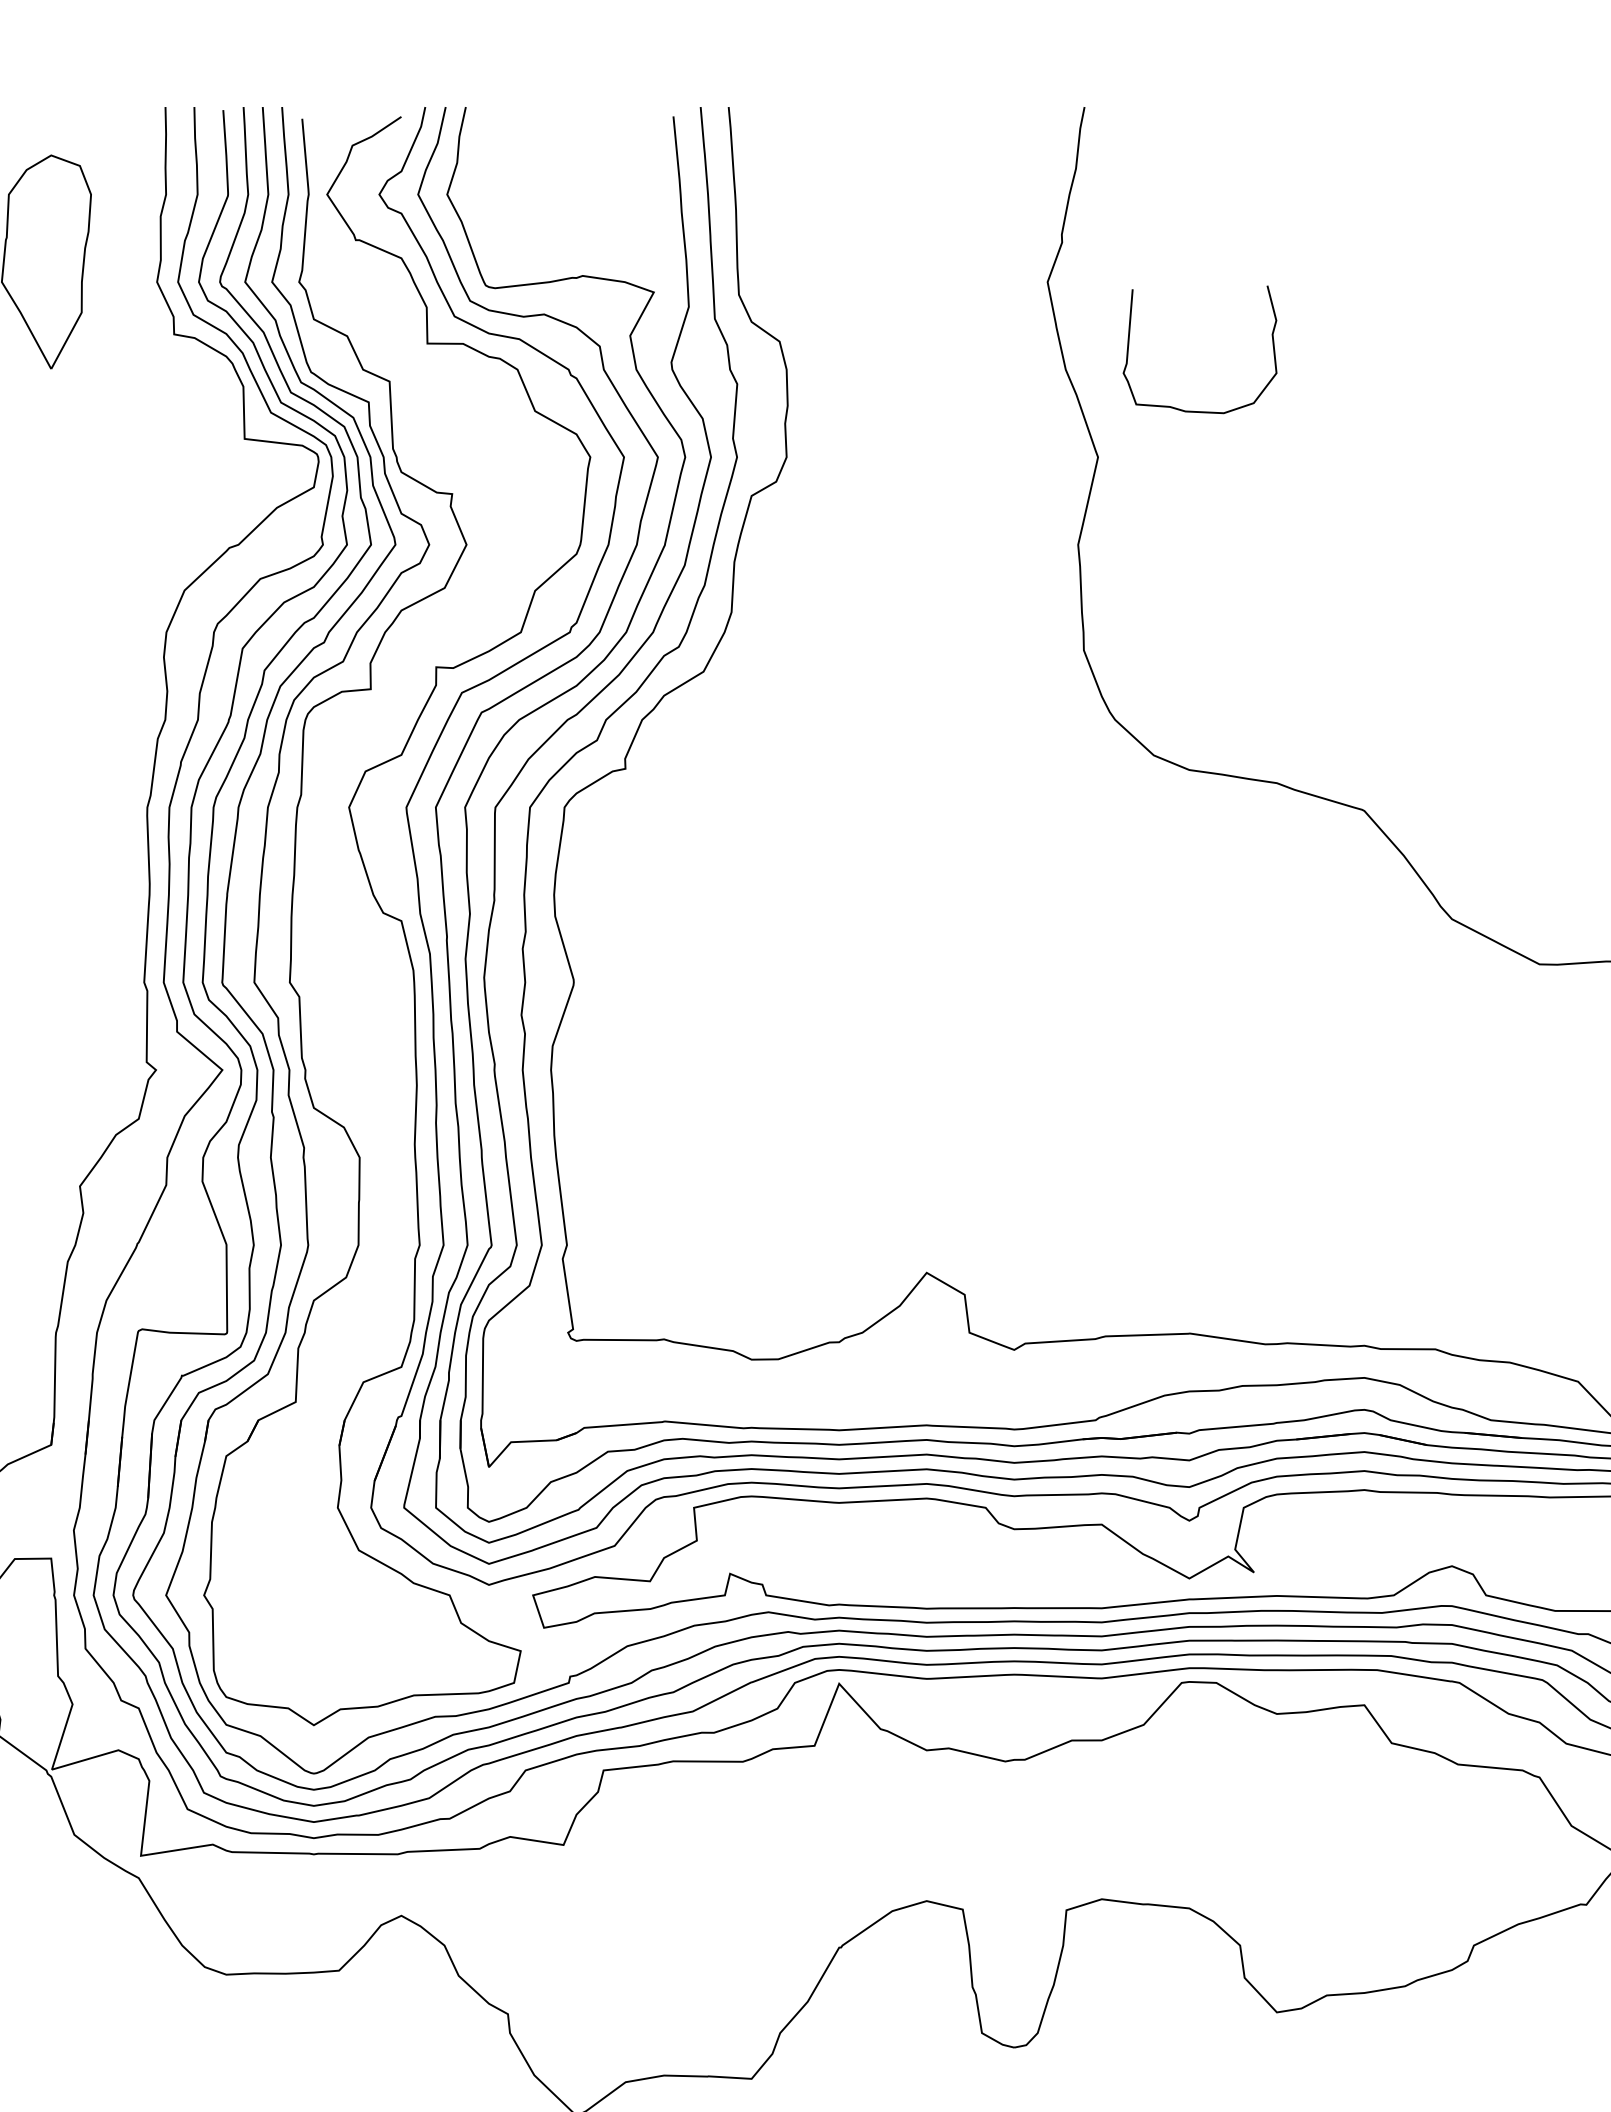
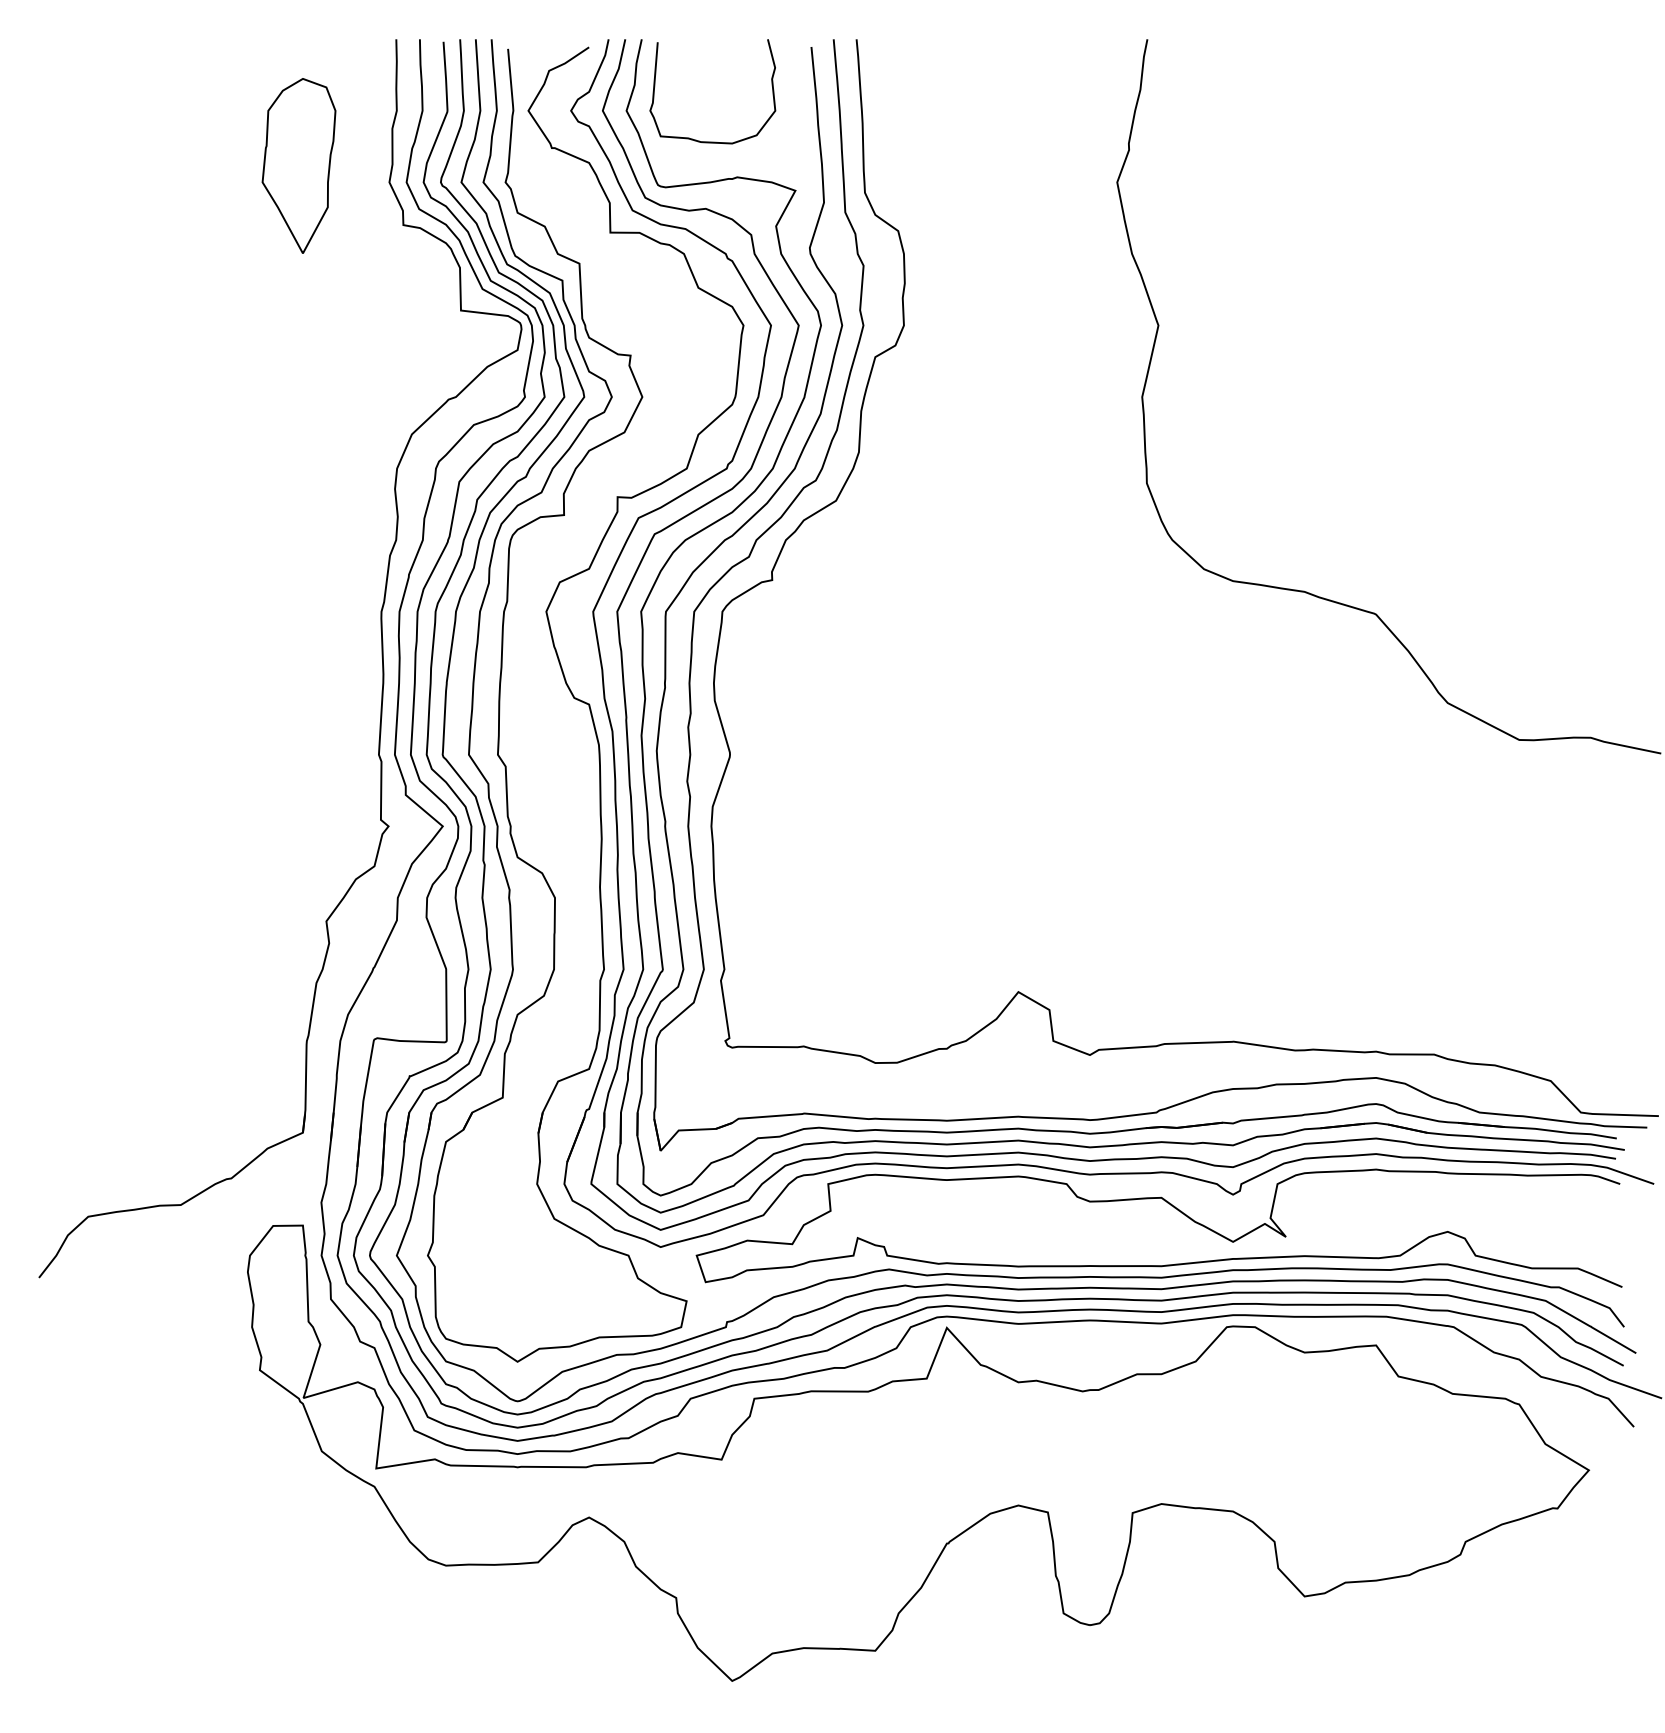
curve: (1199, 410) -> (712, 141), moved

